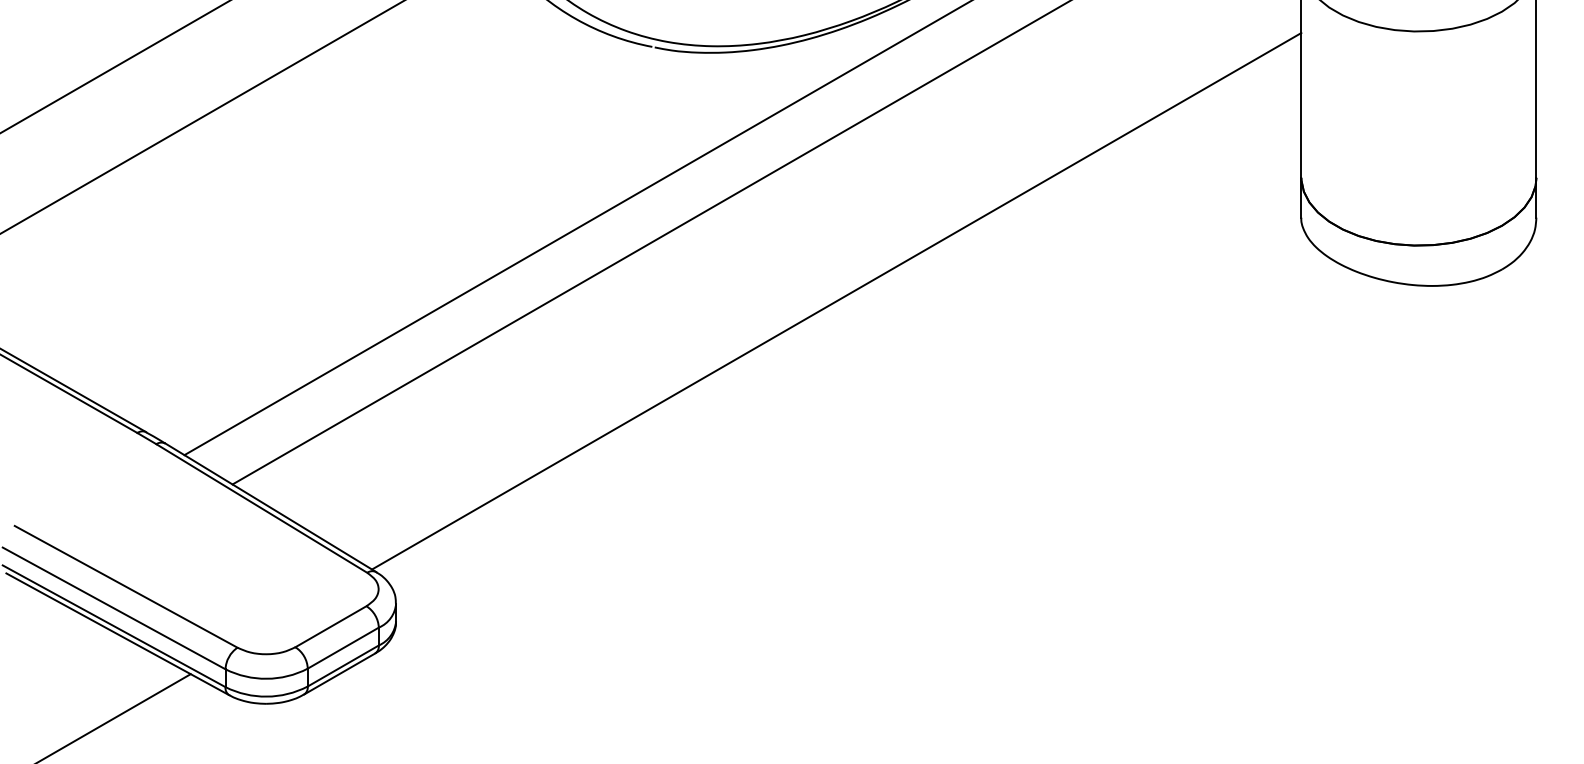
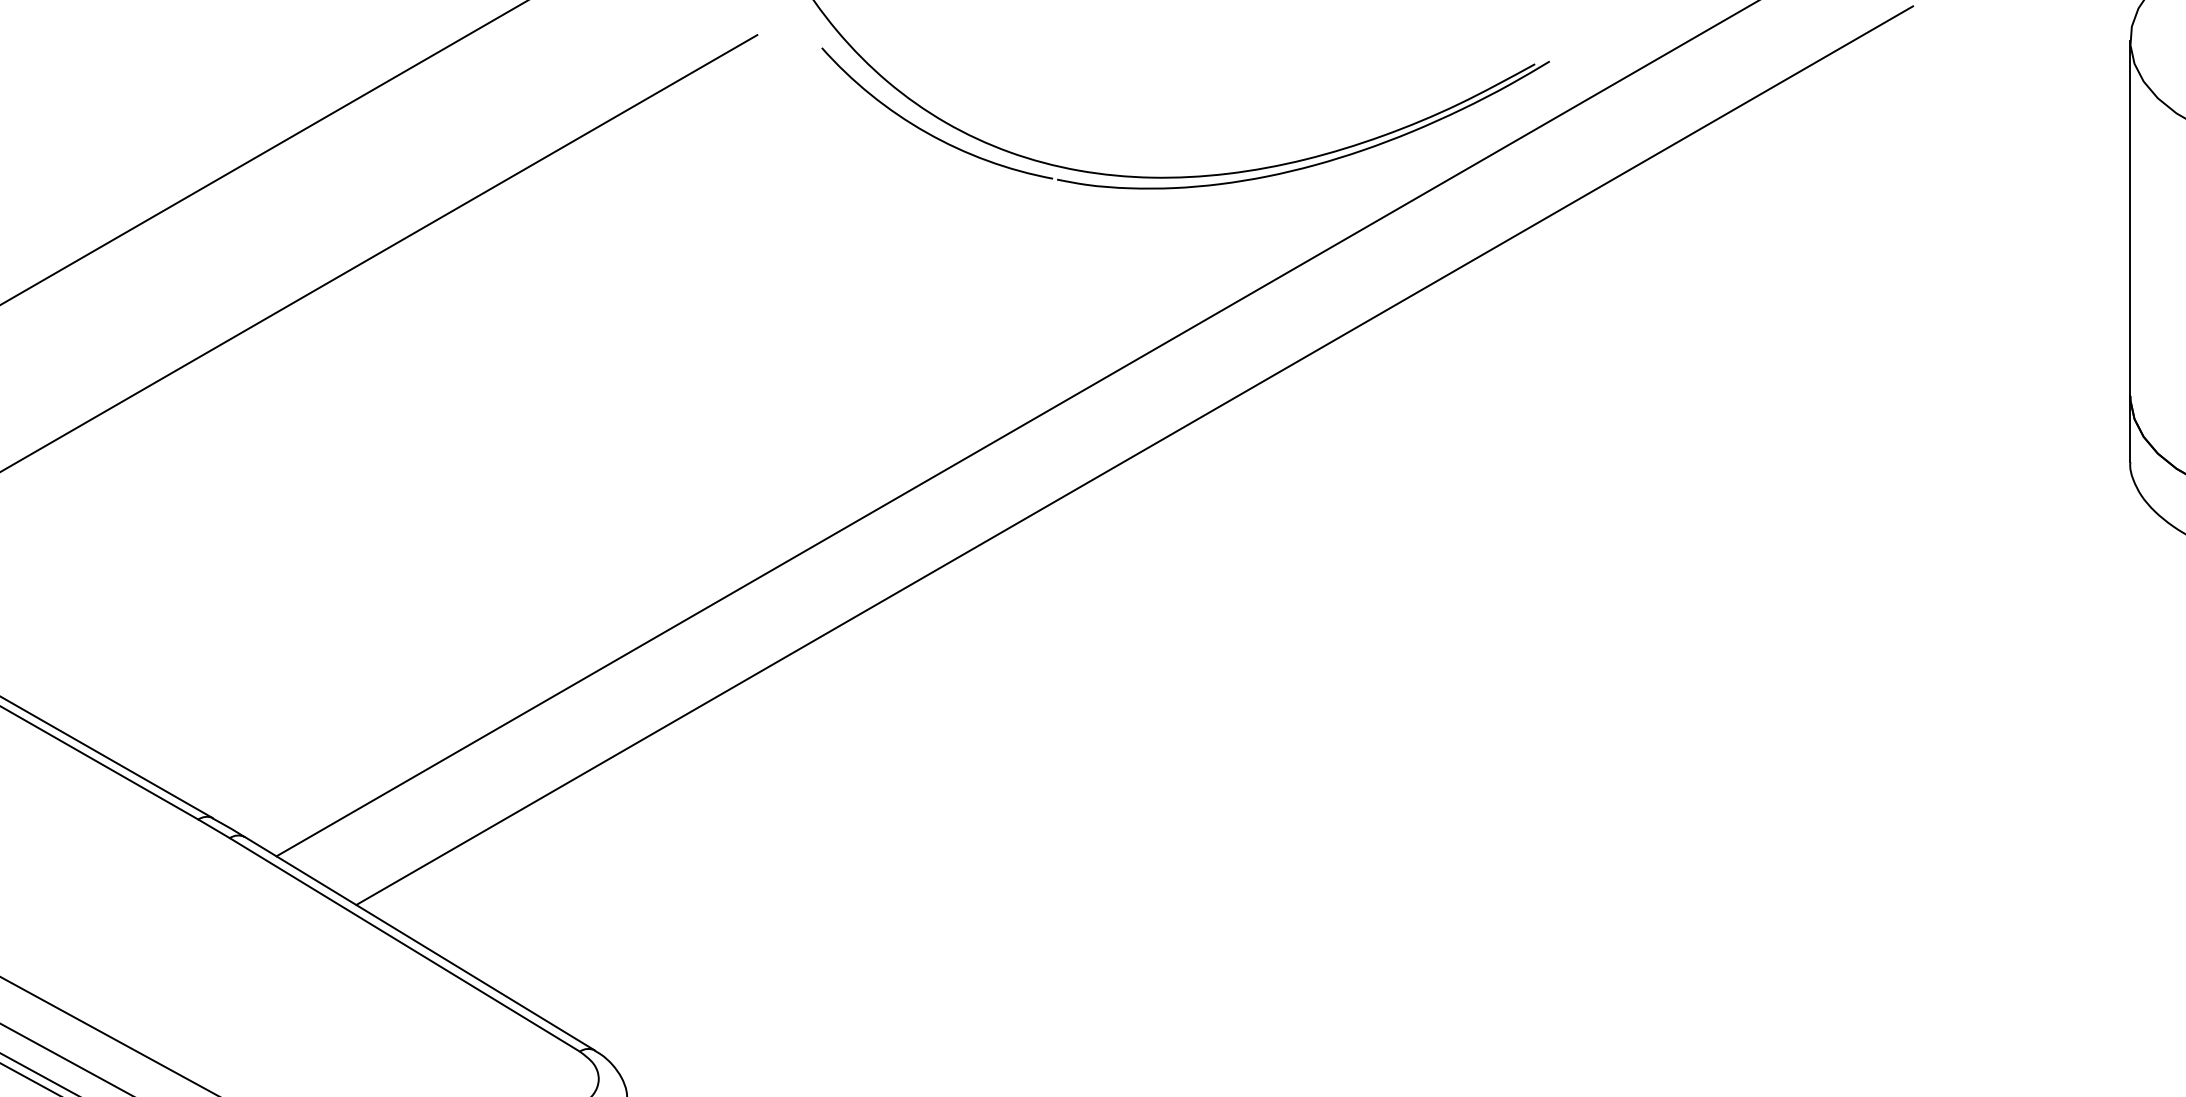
line: (836, 301) -> (1358, 601), removed

